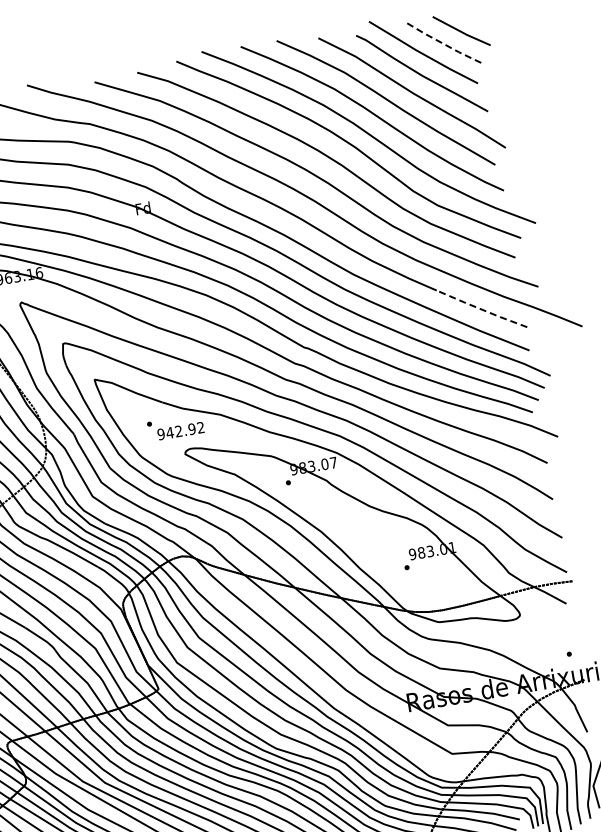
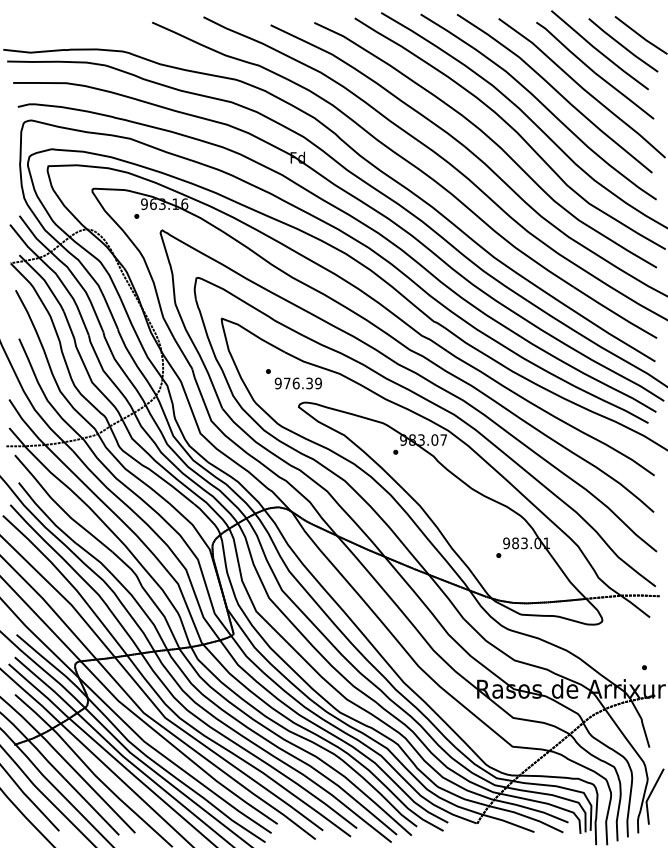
line: (446, 45) -> (623, 46), dashed -> solid
line: (481, 309) -> (614, 313), dashed -> solid
text: (185, 430) -> (302, 383), 942.92 -> 976.39

